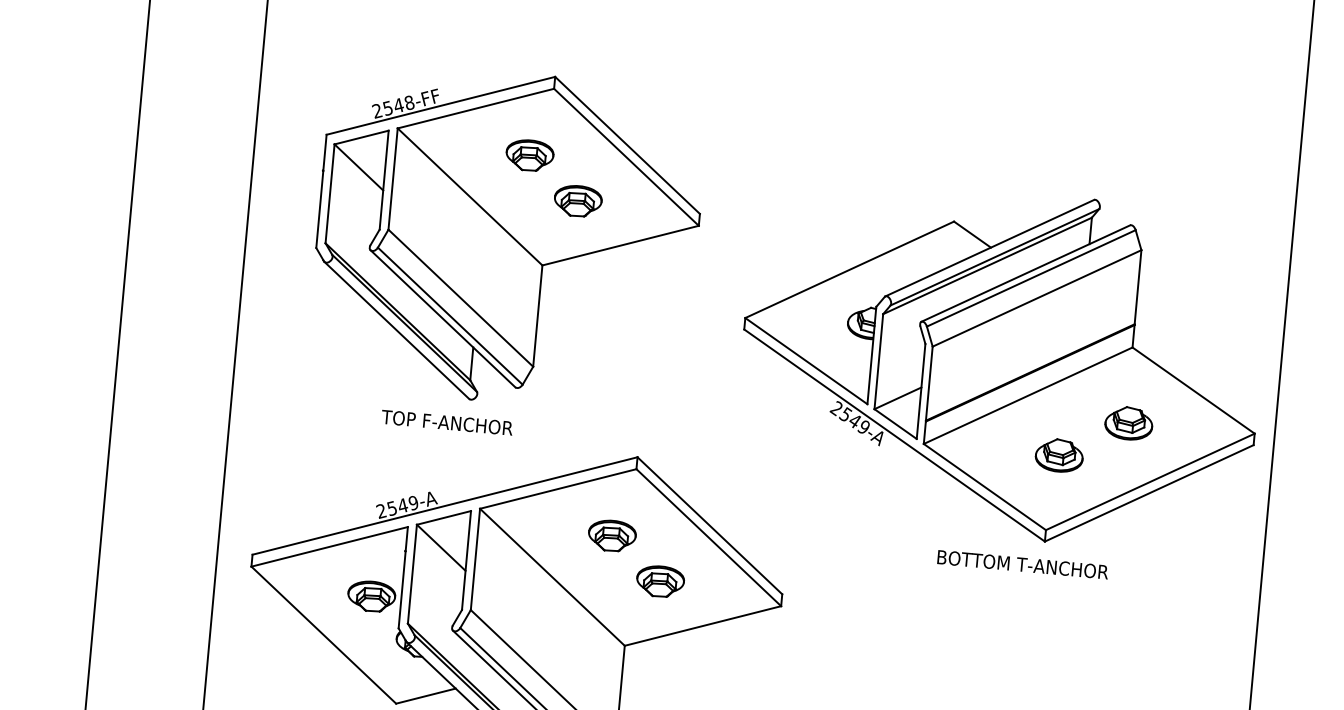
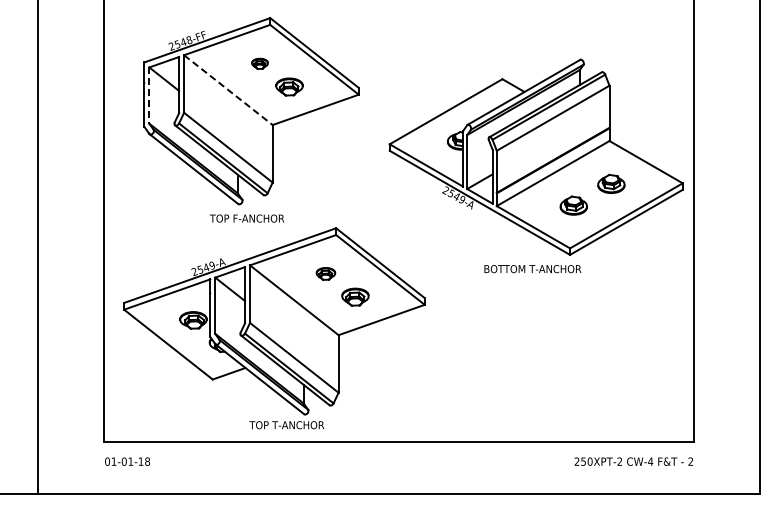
part: (529, 155) -> (259, 63), size x0.6
line: (330, 195) -> (149, 96), solid -> dashed
line: (470, 197) -> (228, 90), solid -> dashed
text: (447, 422) -> (247, 218), moved
part: (611, 535) -> (325, 273), size x0.7
text: (1022, 565) -> (532, 269), moved

